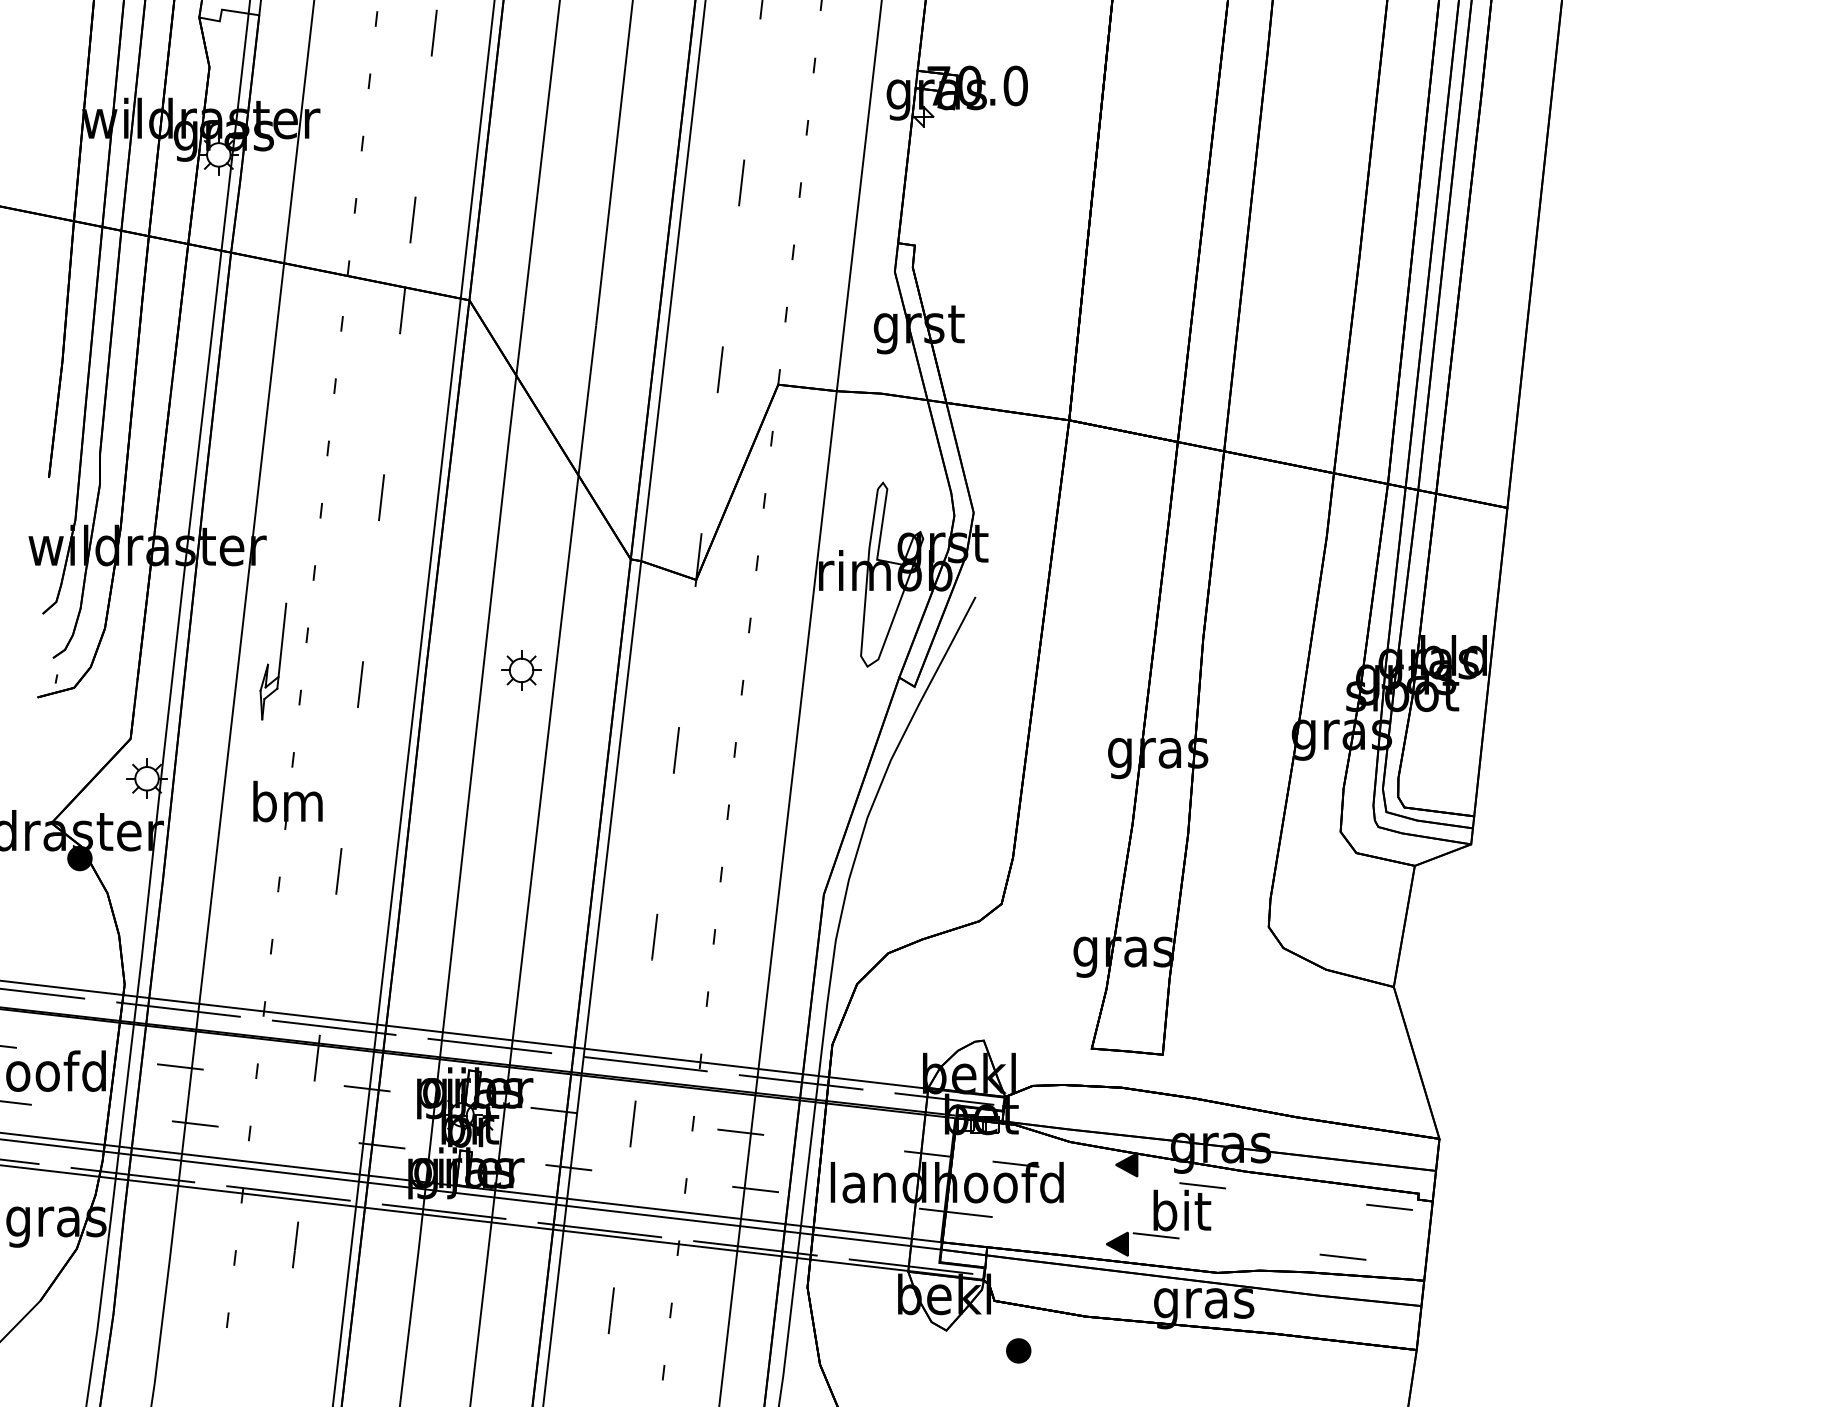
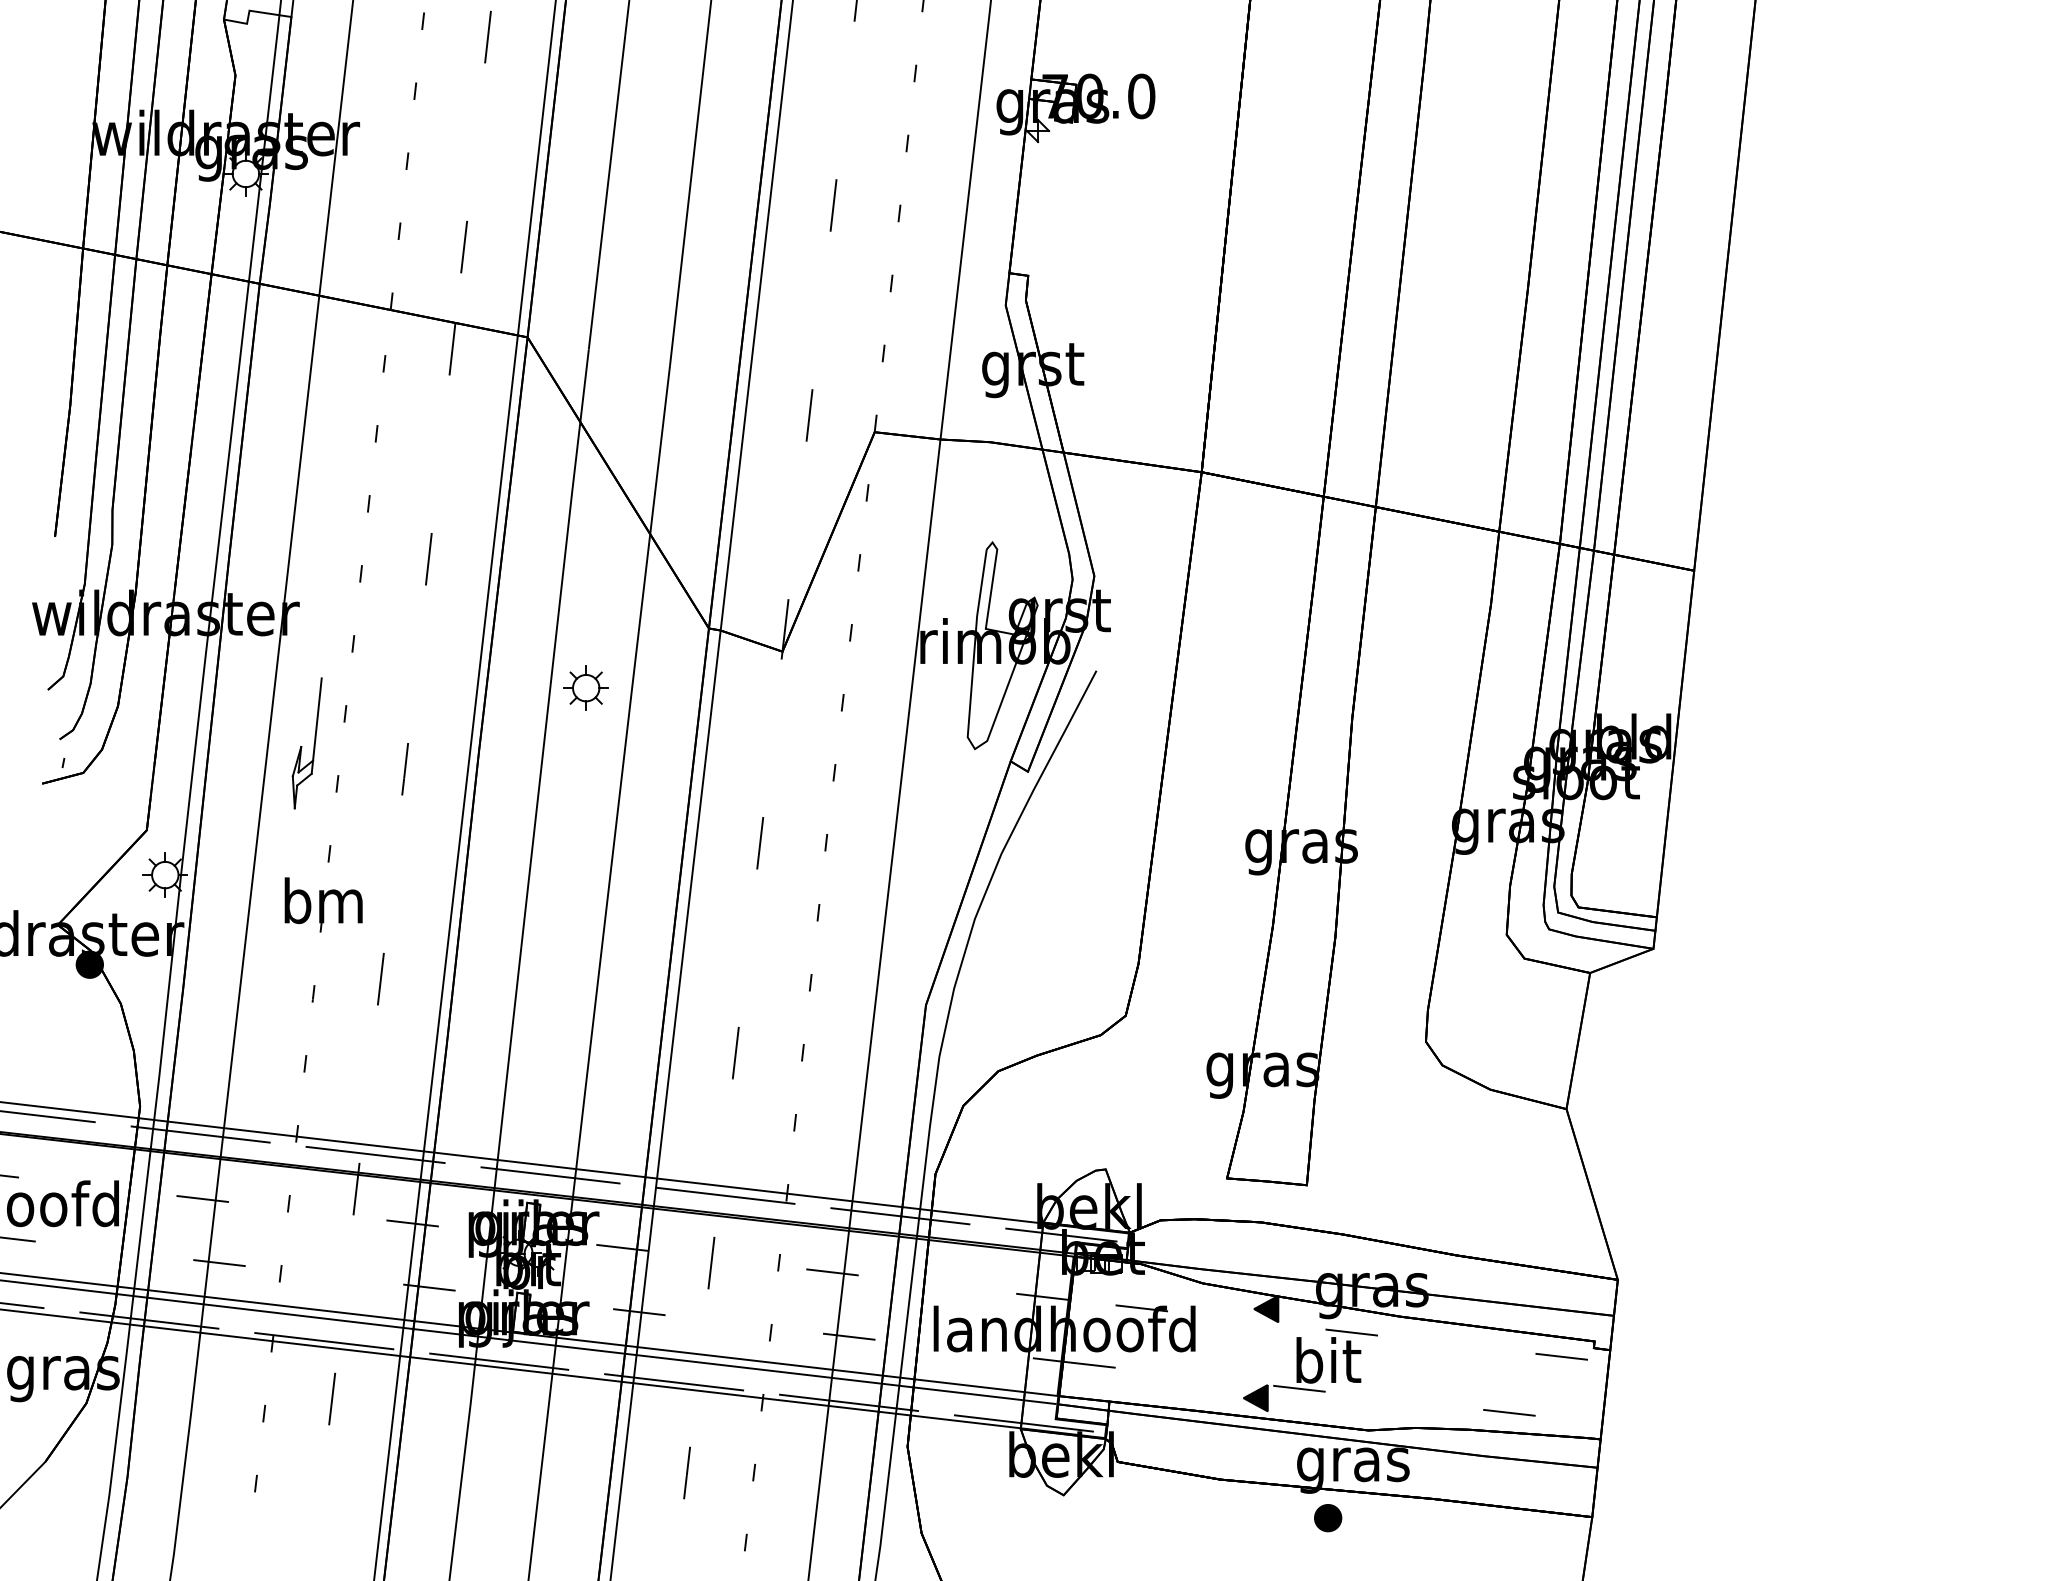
part: (521, 670) -> (586, 688), moved
part: (1018, 1350) -> (1327, 1517), moved

